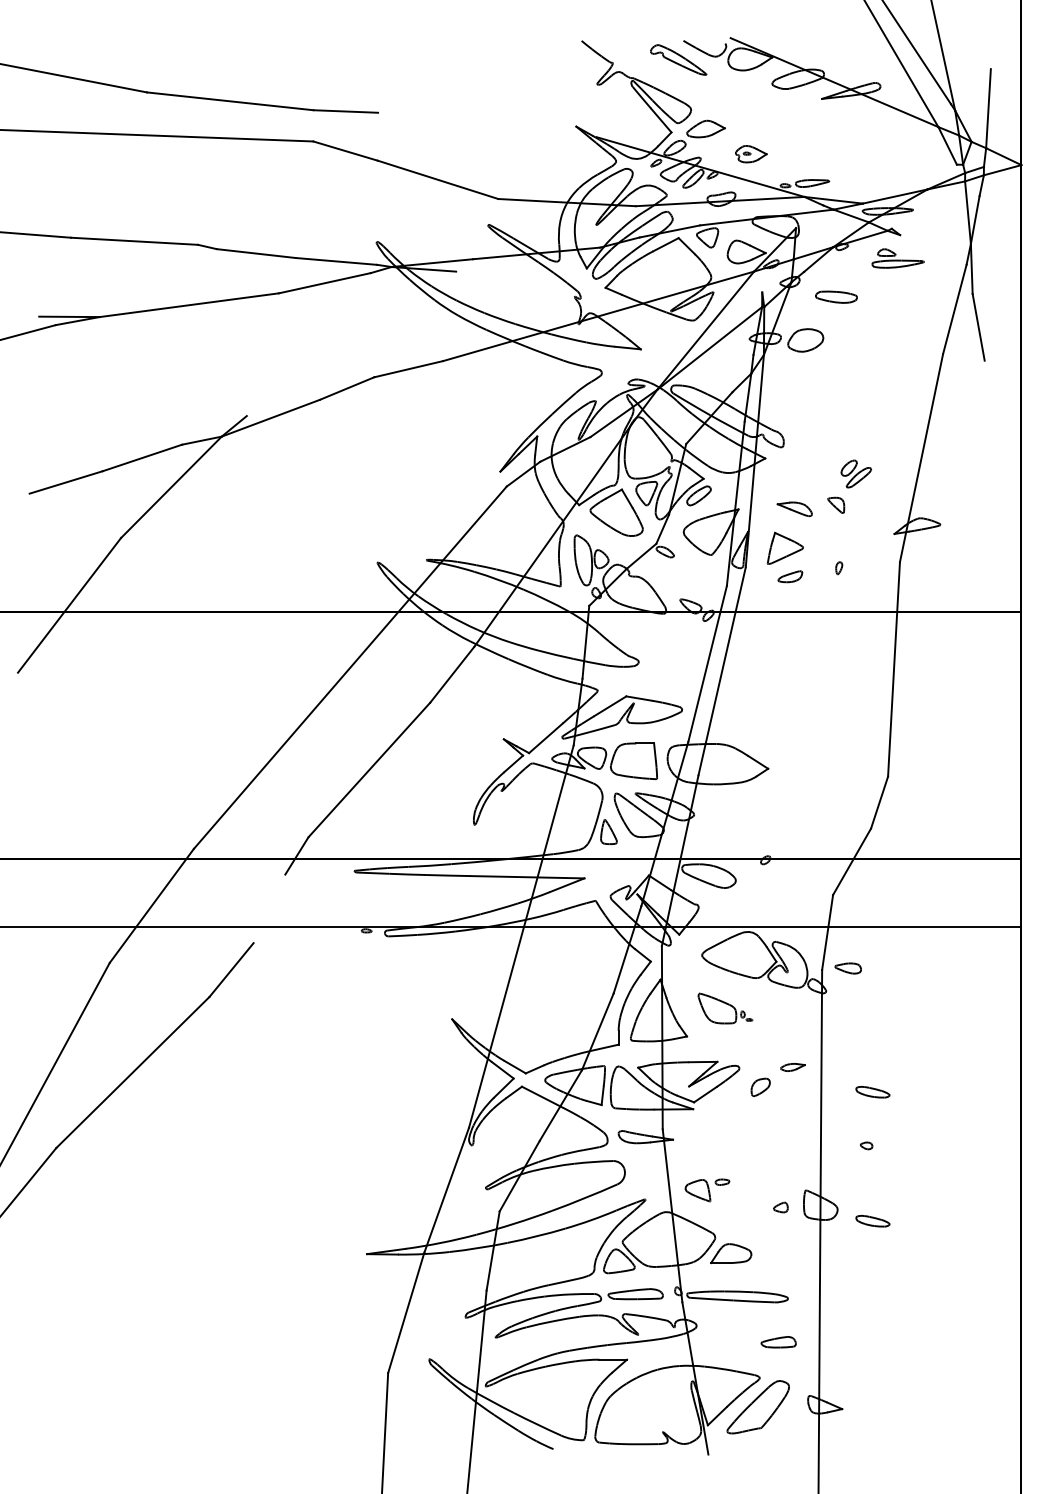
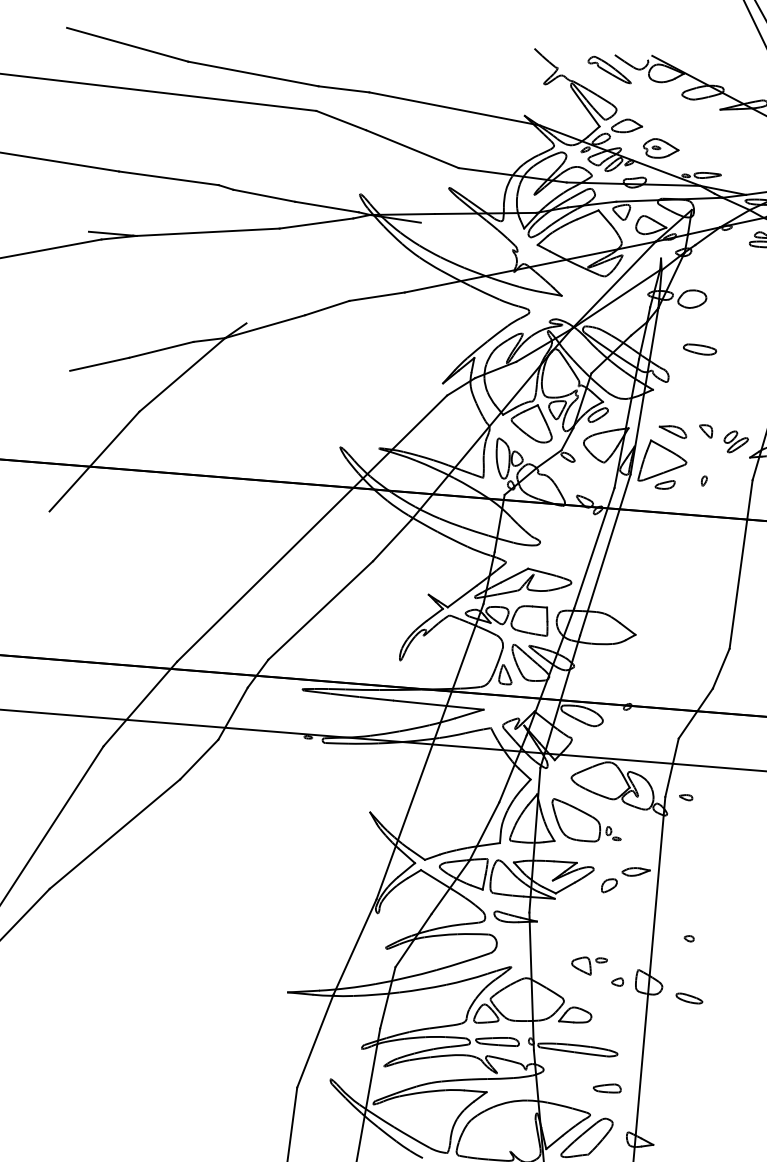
line: (487, 124) -> (454, 108), added
part: (751, 153) -> (661, 148), size x1.43
part: (836, 296) -> (700, 349), moved
part: (855, 473) -> (735, 441), moved
part: (785, 548) -> (663, 462), size x1.67
line: (269, 908) -> (233, 713), added
part: (848, 968) -> (686, 797), size x0.62
part: (725, 1008) -> (586, 821), size x1.67
part: (792, 1067) -> (635, 872), size x1.43
part: (872, 1092) -> (697, 896), removed
part: (707, 1190) -> (589, 966), moved

